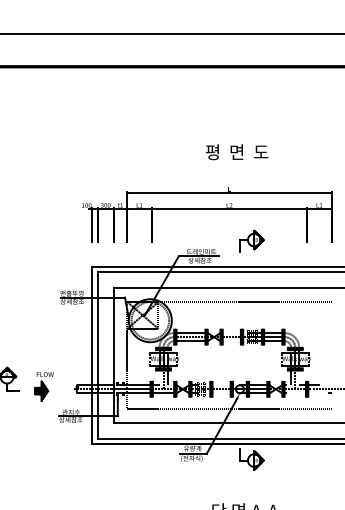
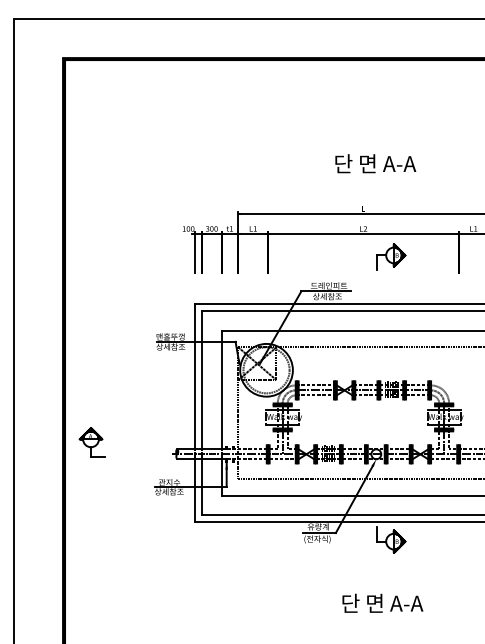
text: (239, 151) -> (375, 163), 평  면  도 -> 단 면 A-A
part: (252, 240) -> (391, 256), moved
part: (44, 387) -> (136, 451), removed

